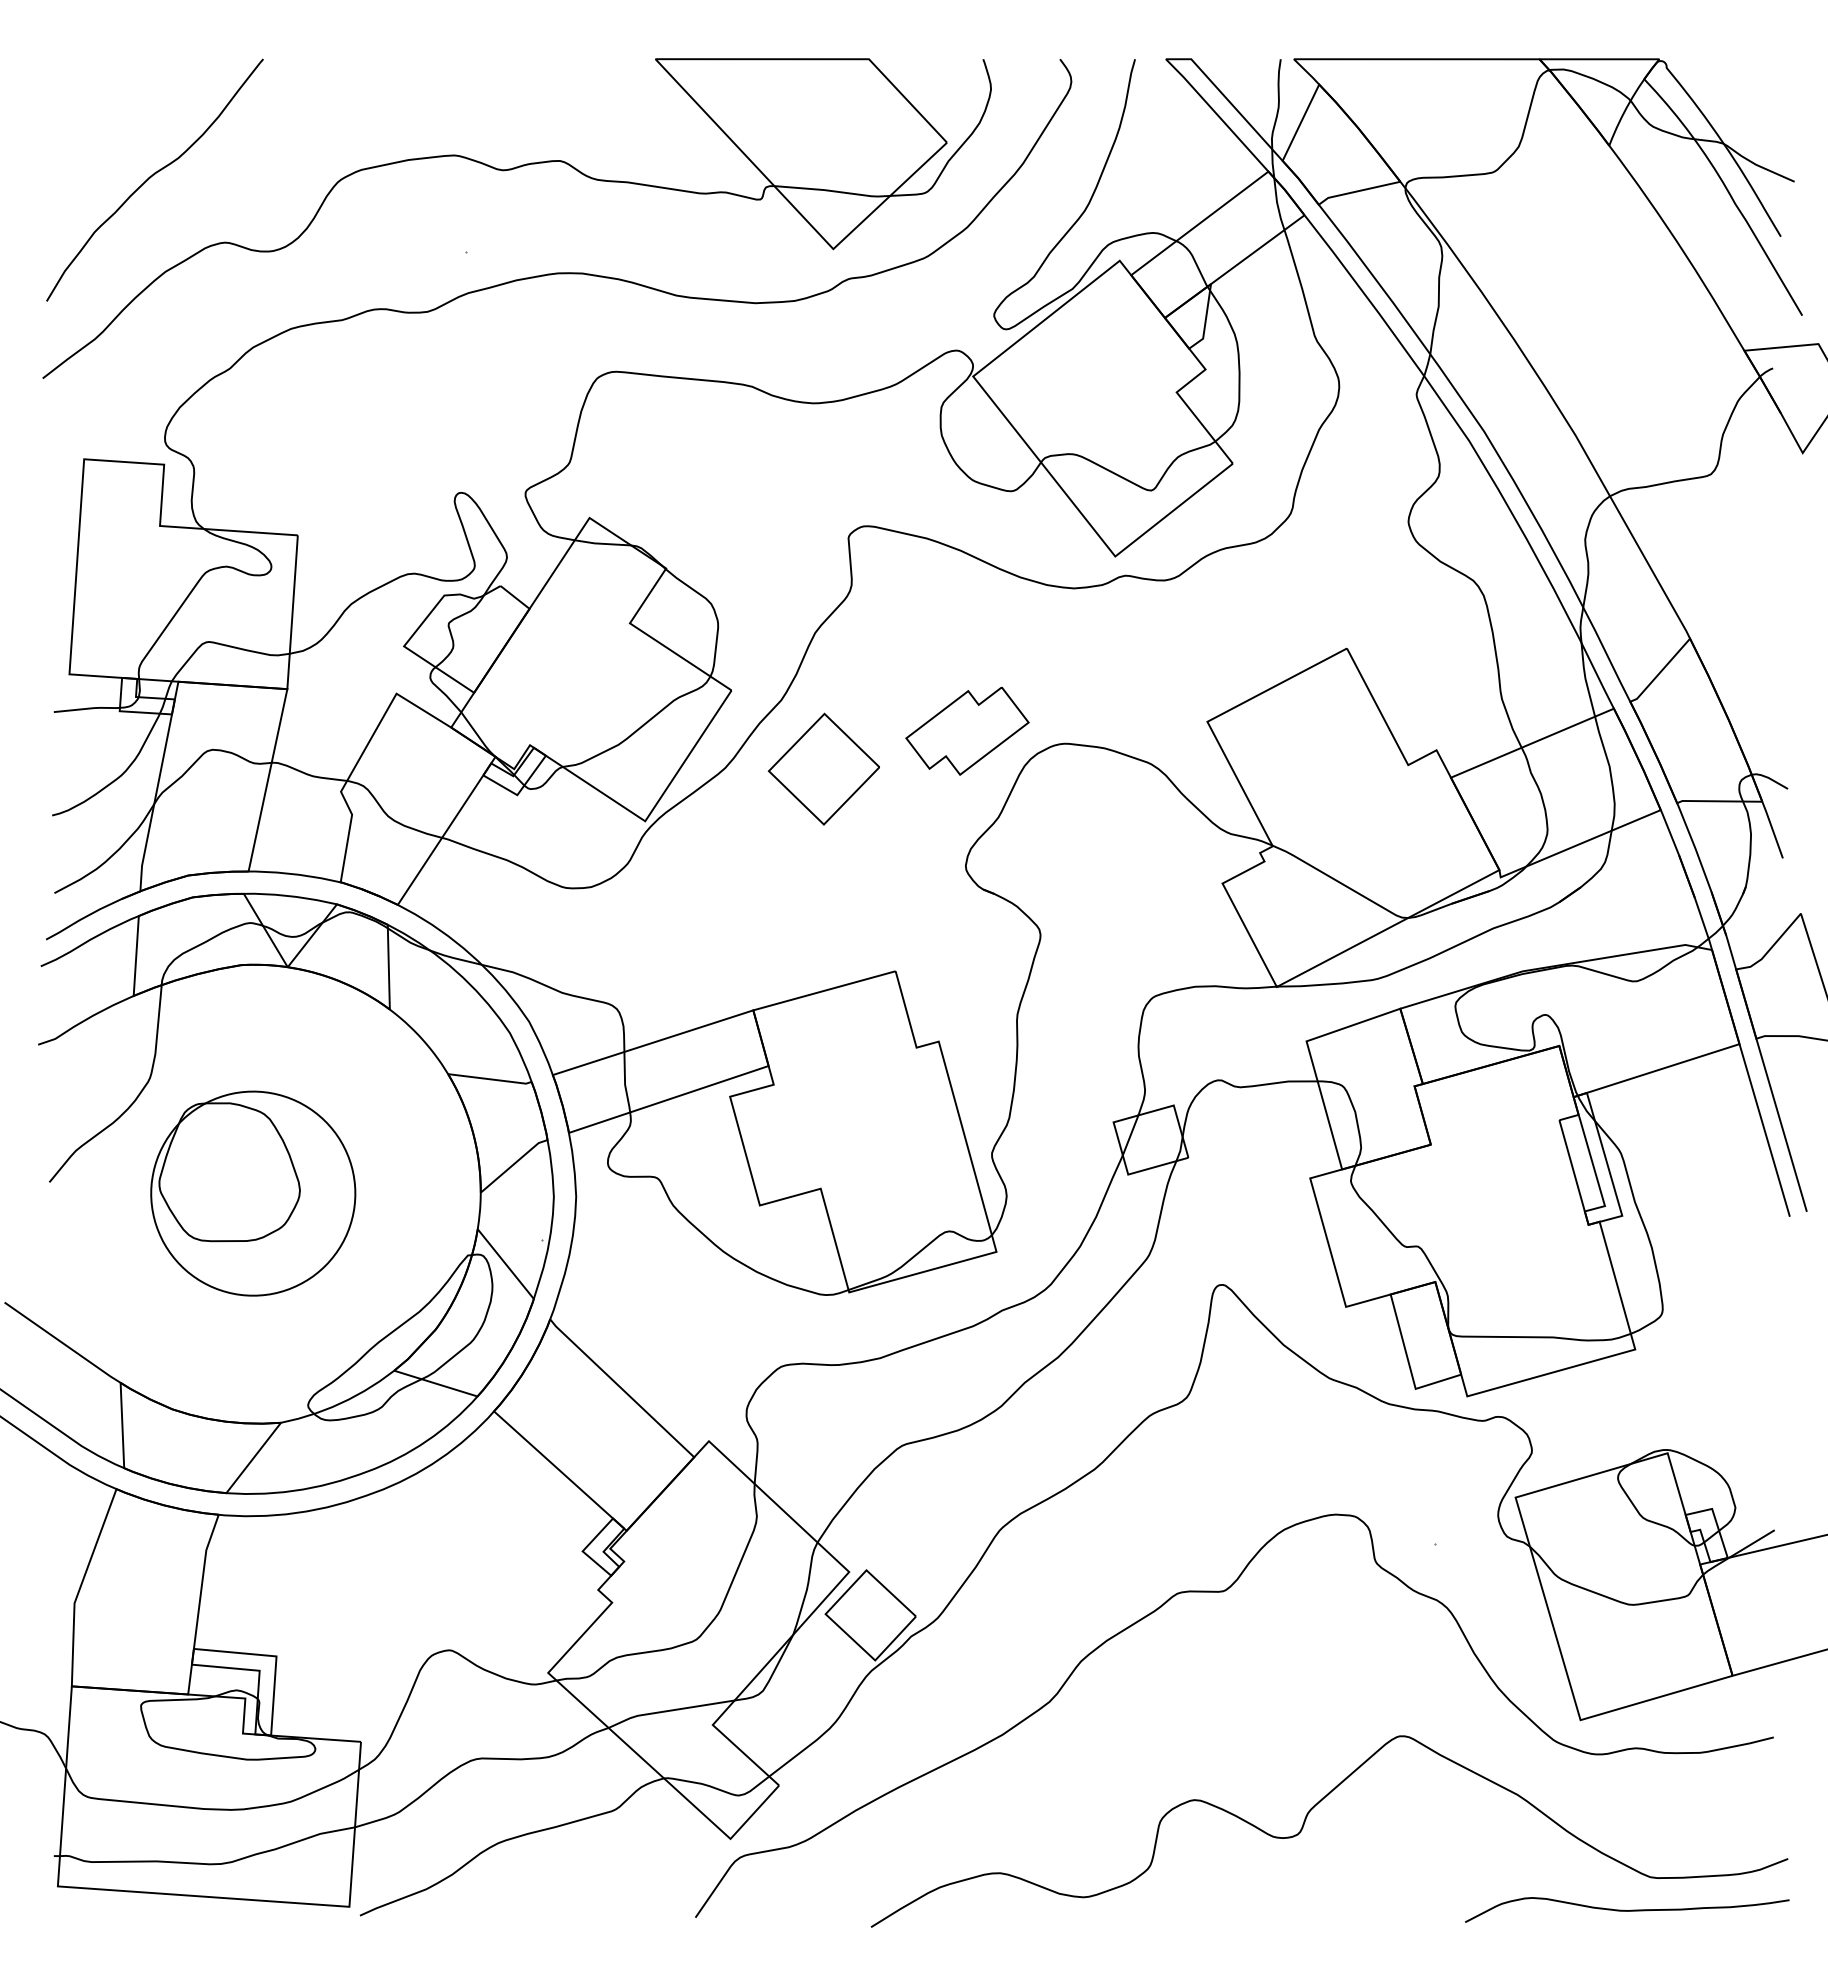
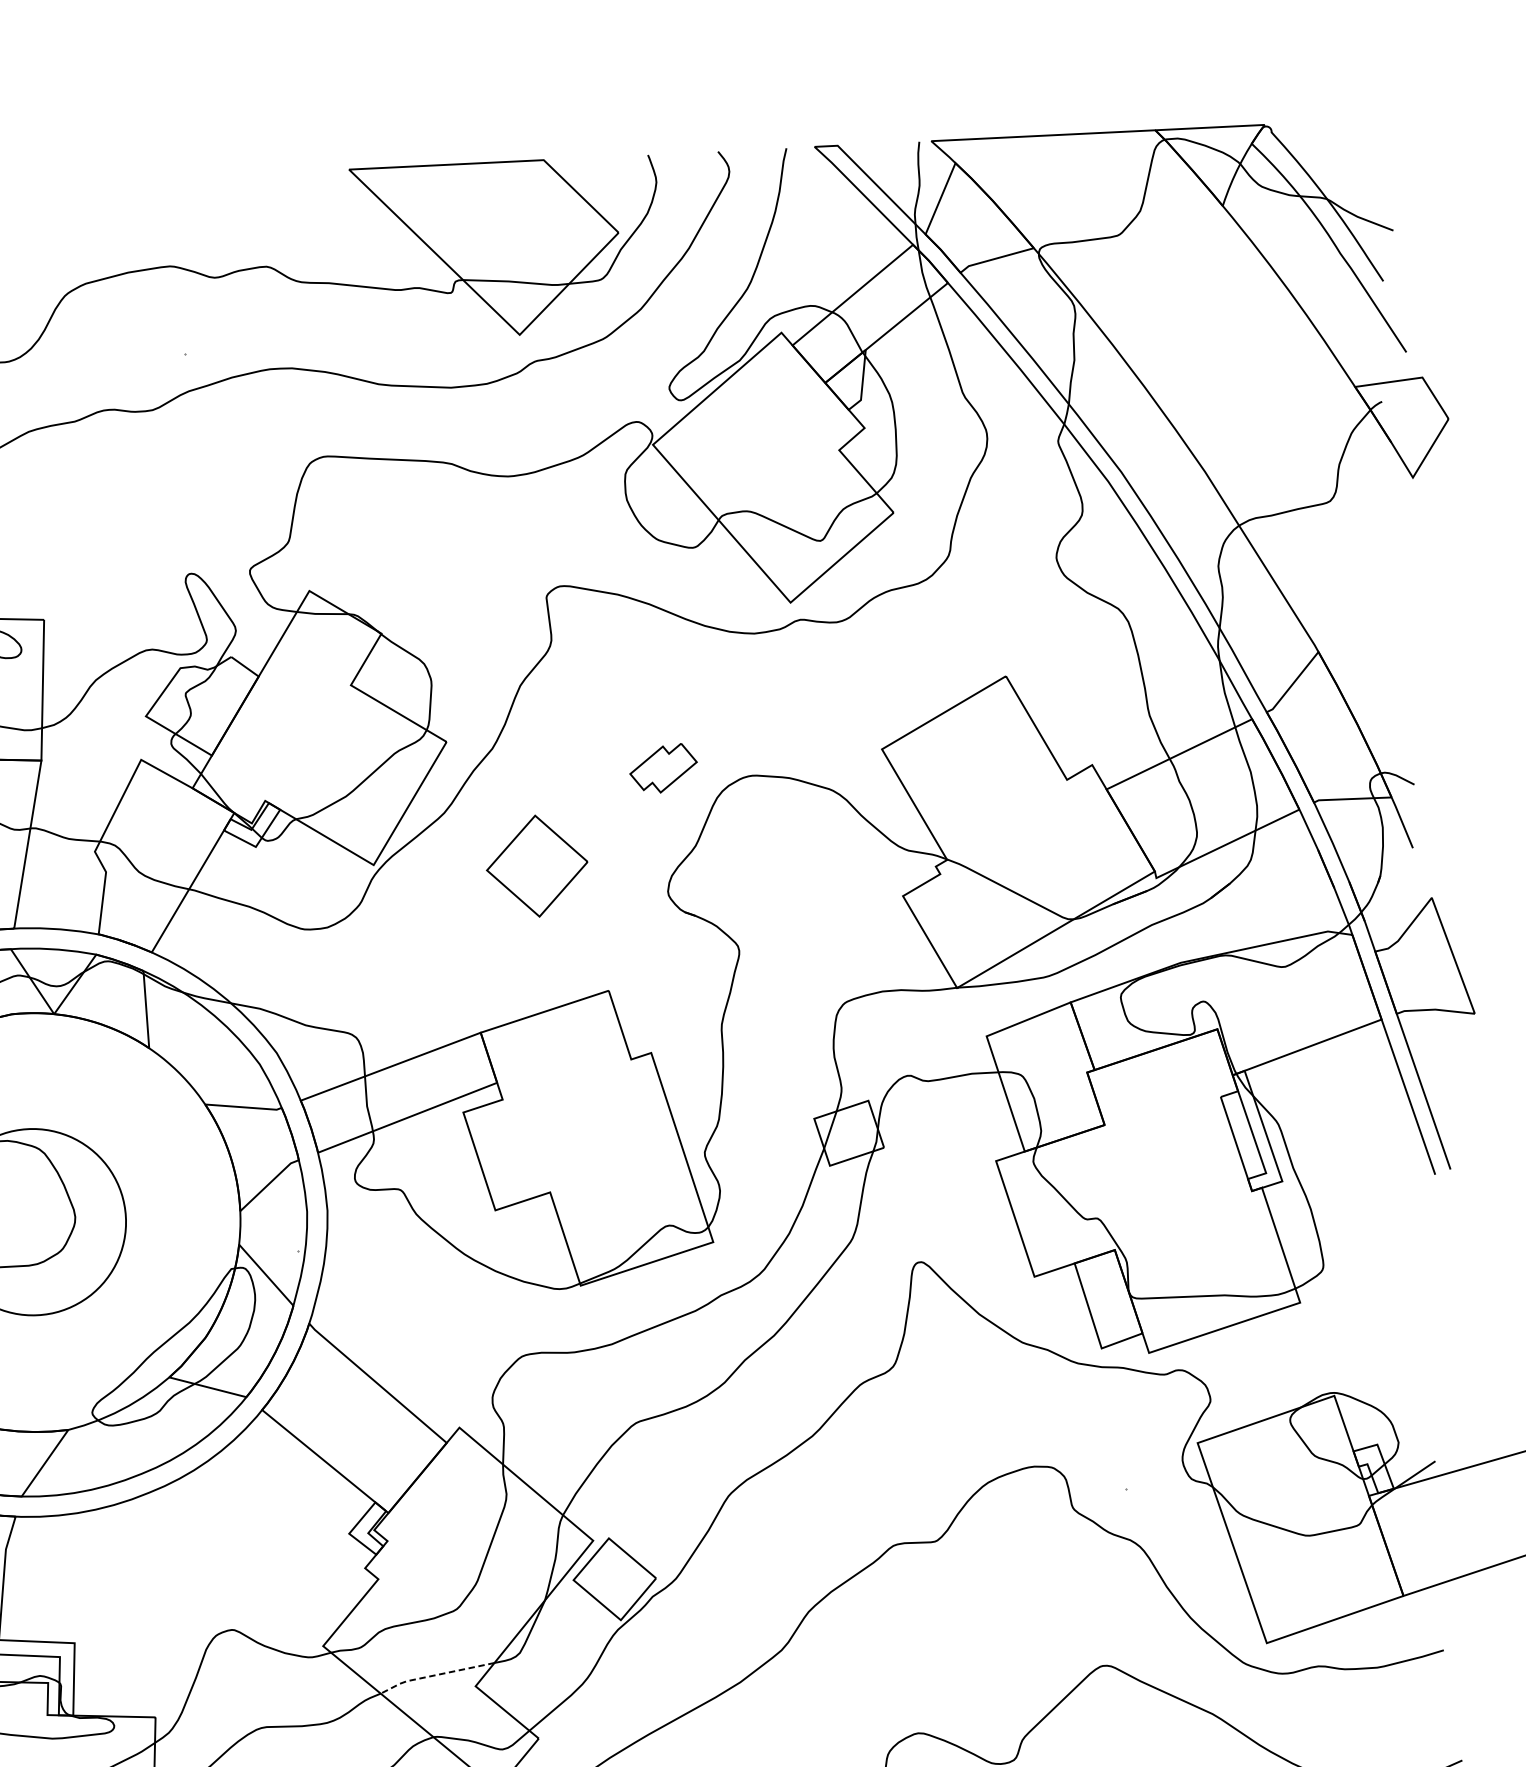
part: (967, 730) -> (663, 767), size x0.6
part: (823, 768) -> (536, 865), moved
line: (669, 1710) -> (435, 1675), solid -> dashed

